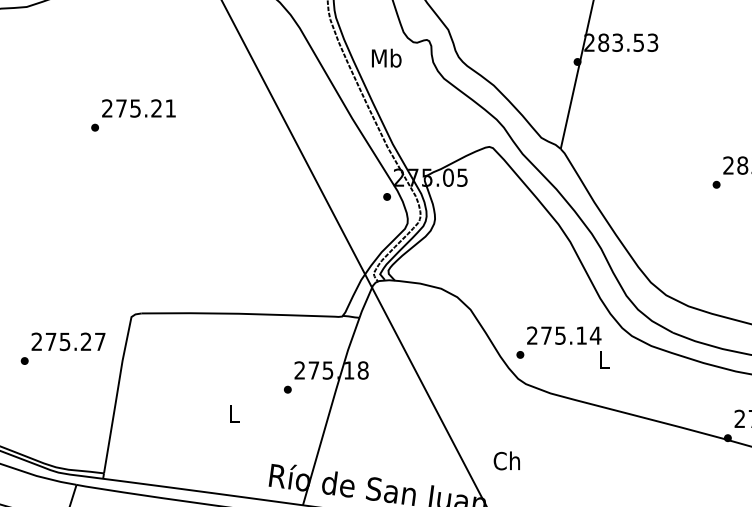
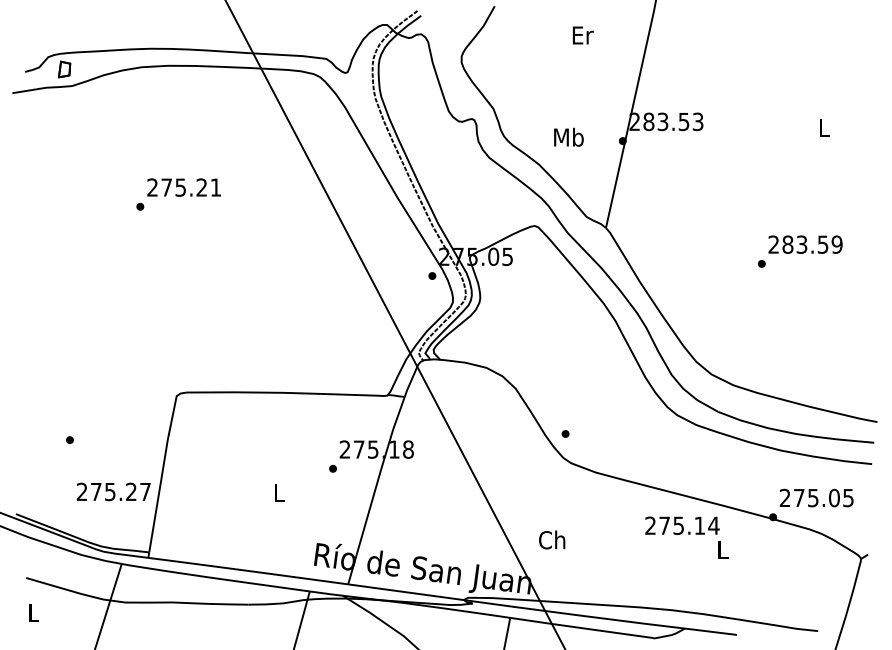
text: (386, 57) -> (568, 136), moved
text: (68, 341) -> (113, 491), moved
text: (568, 347) -> (686, 537), moved

